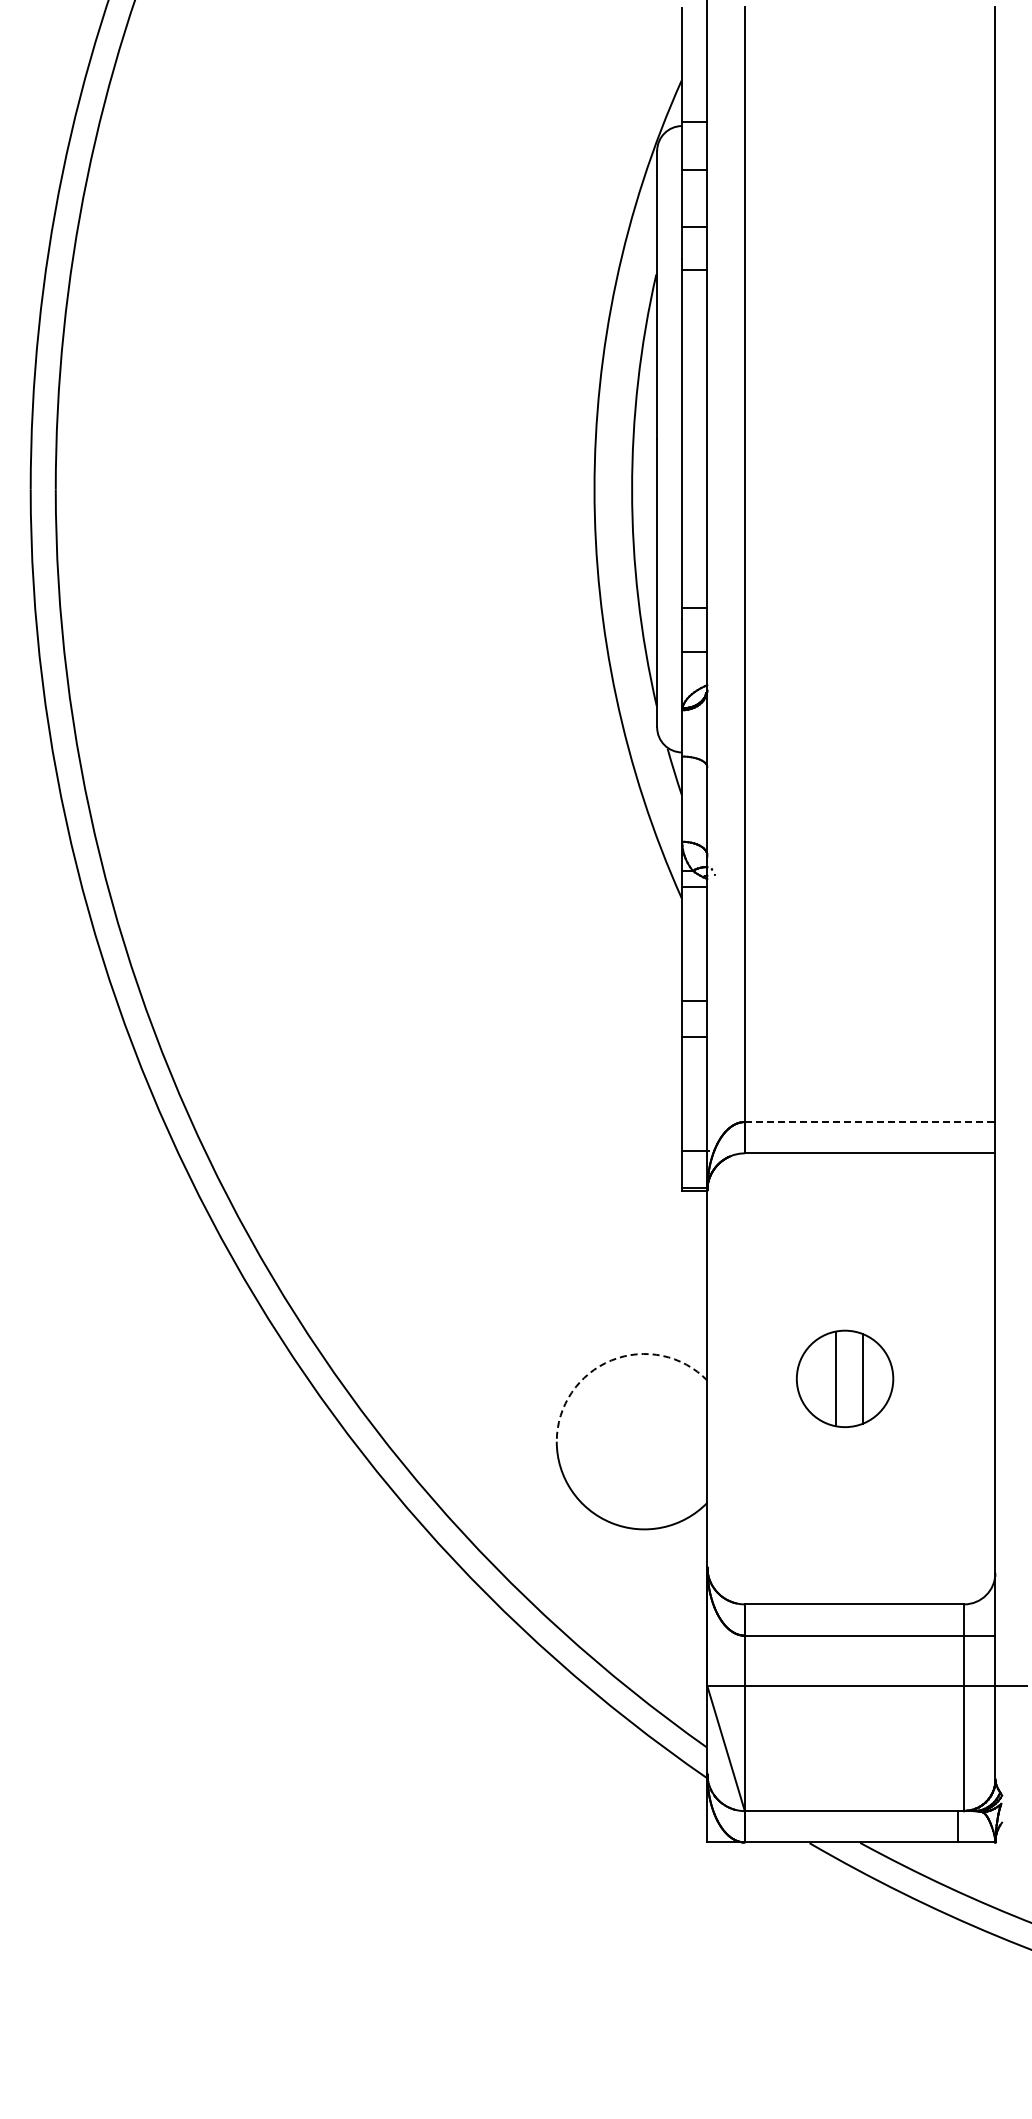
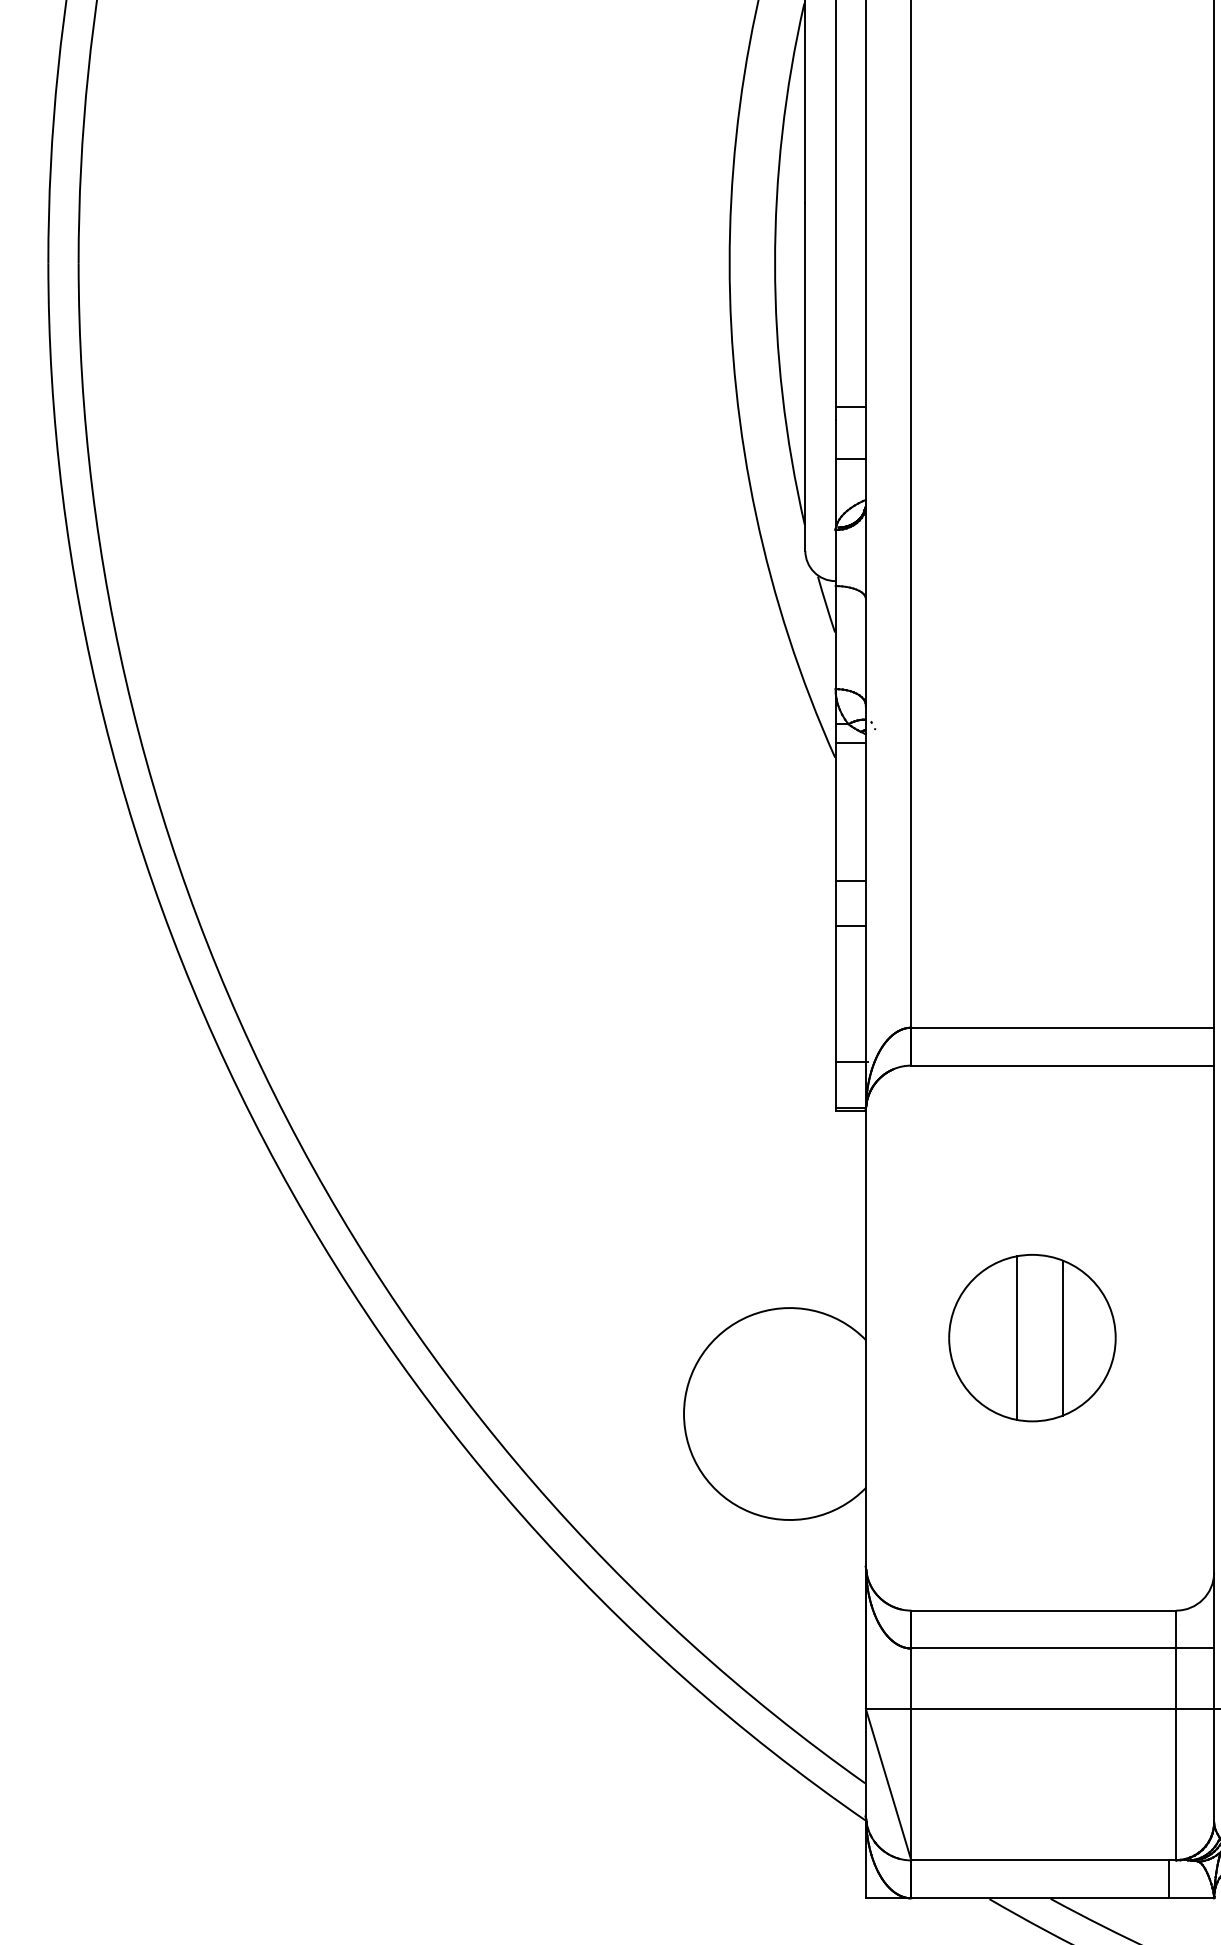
line: (870, 1122) -> (1063, 1028), dashed -> solid
arc: (611, 1360) -> (750, 1315), dashed -> solid
part: (844, 1378) -> (1031, 1337), size x1.43

